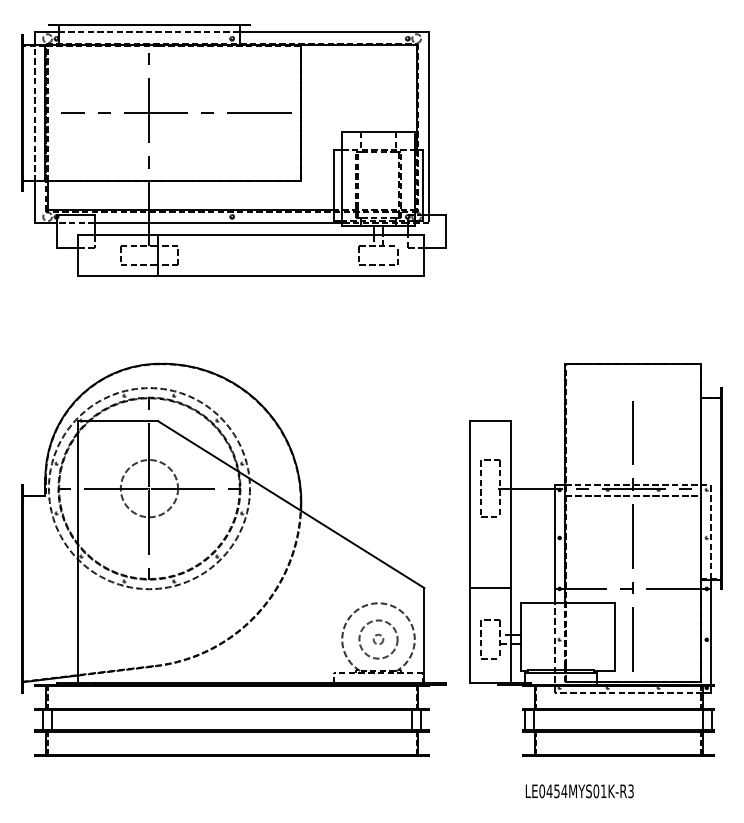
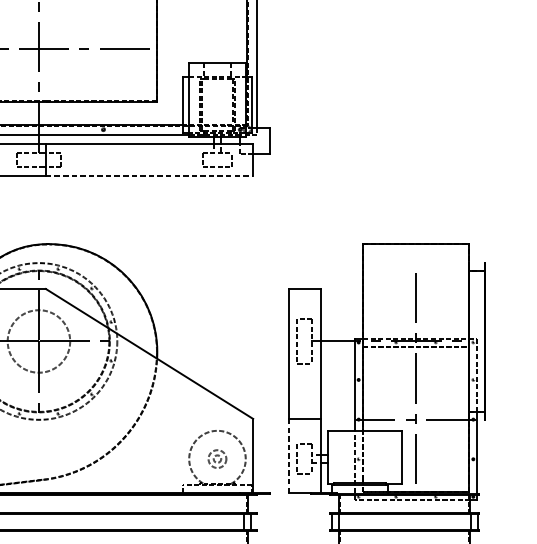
line: (291, 276) -> (149, 176), solid -> dashed
circle: (149, 488) -> (38, 341), size x1.4
line: (470, 635) -> (289, 455), solid -> dashed
circle: (378, 639) -> (217, 459), size x0.6

